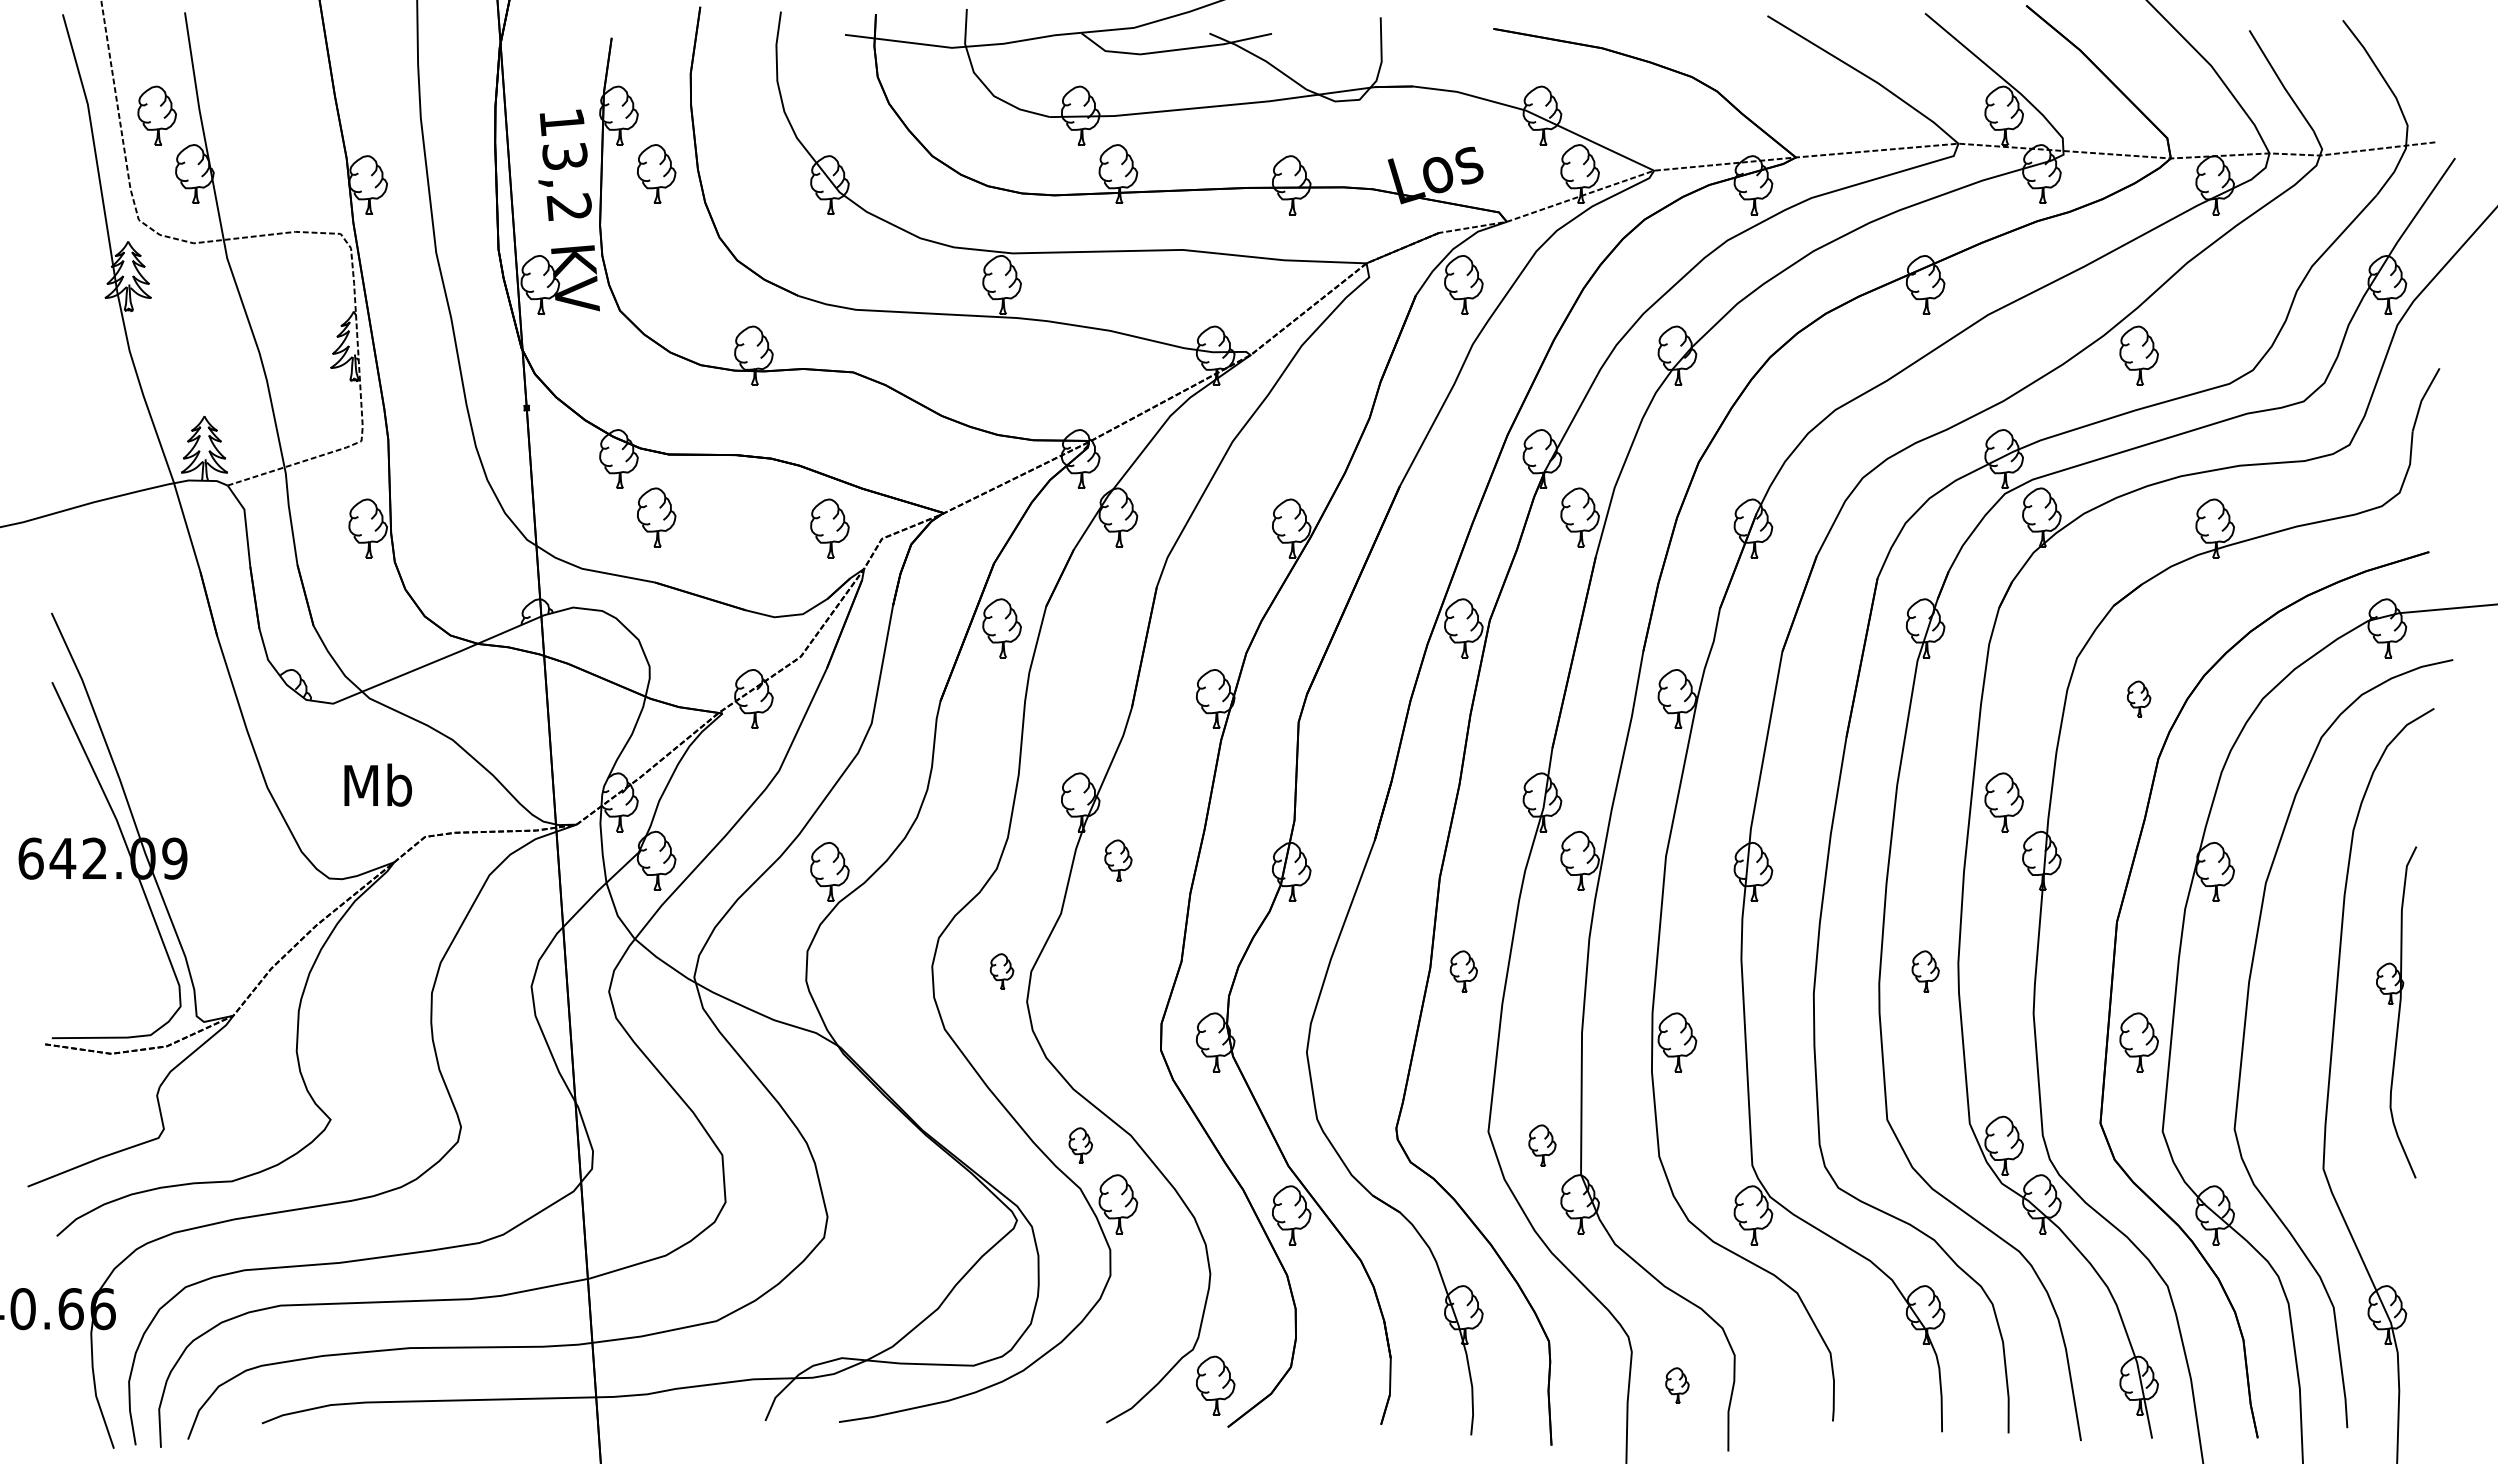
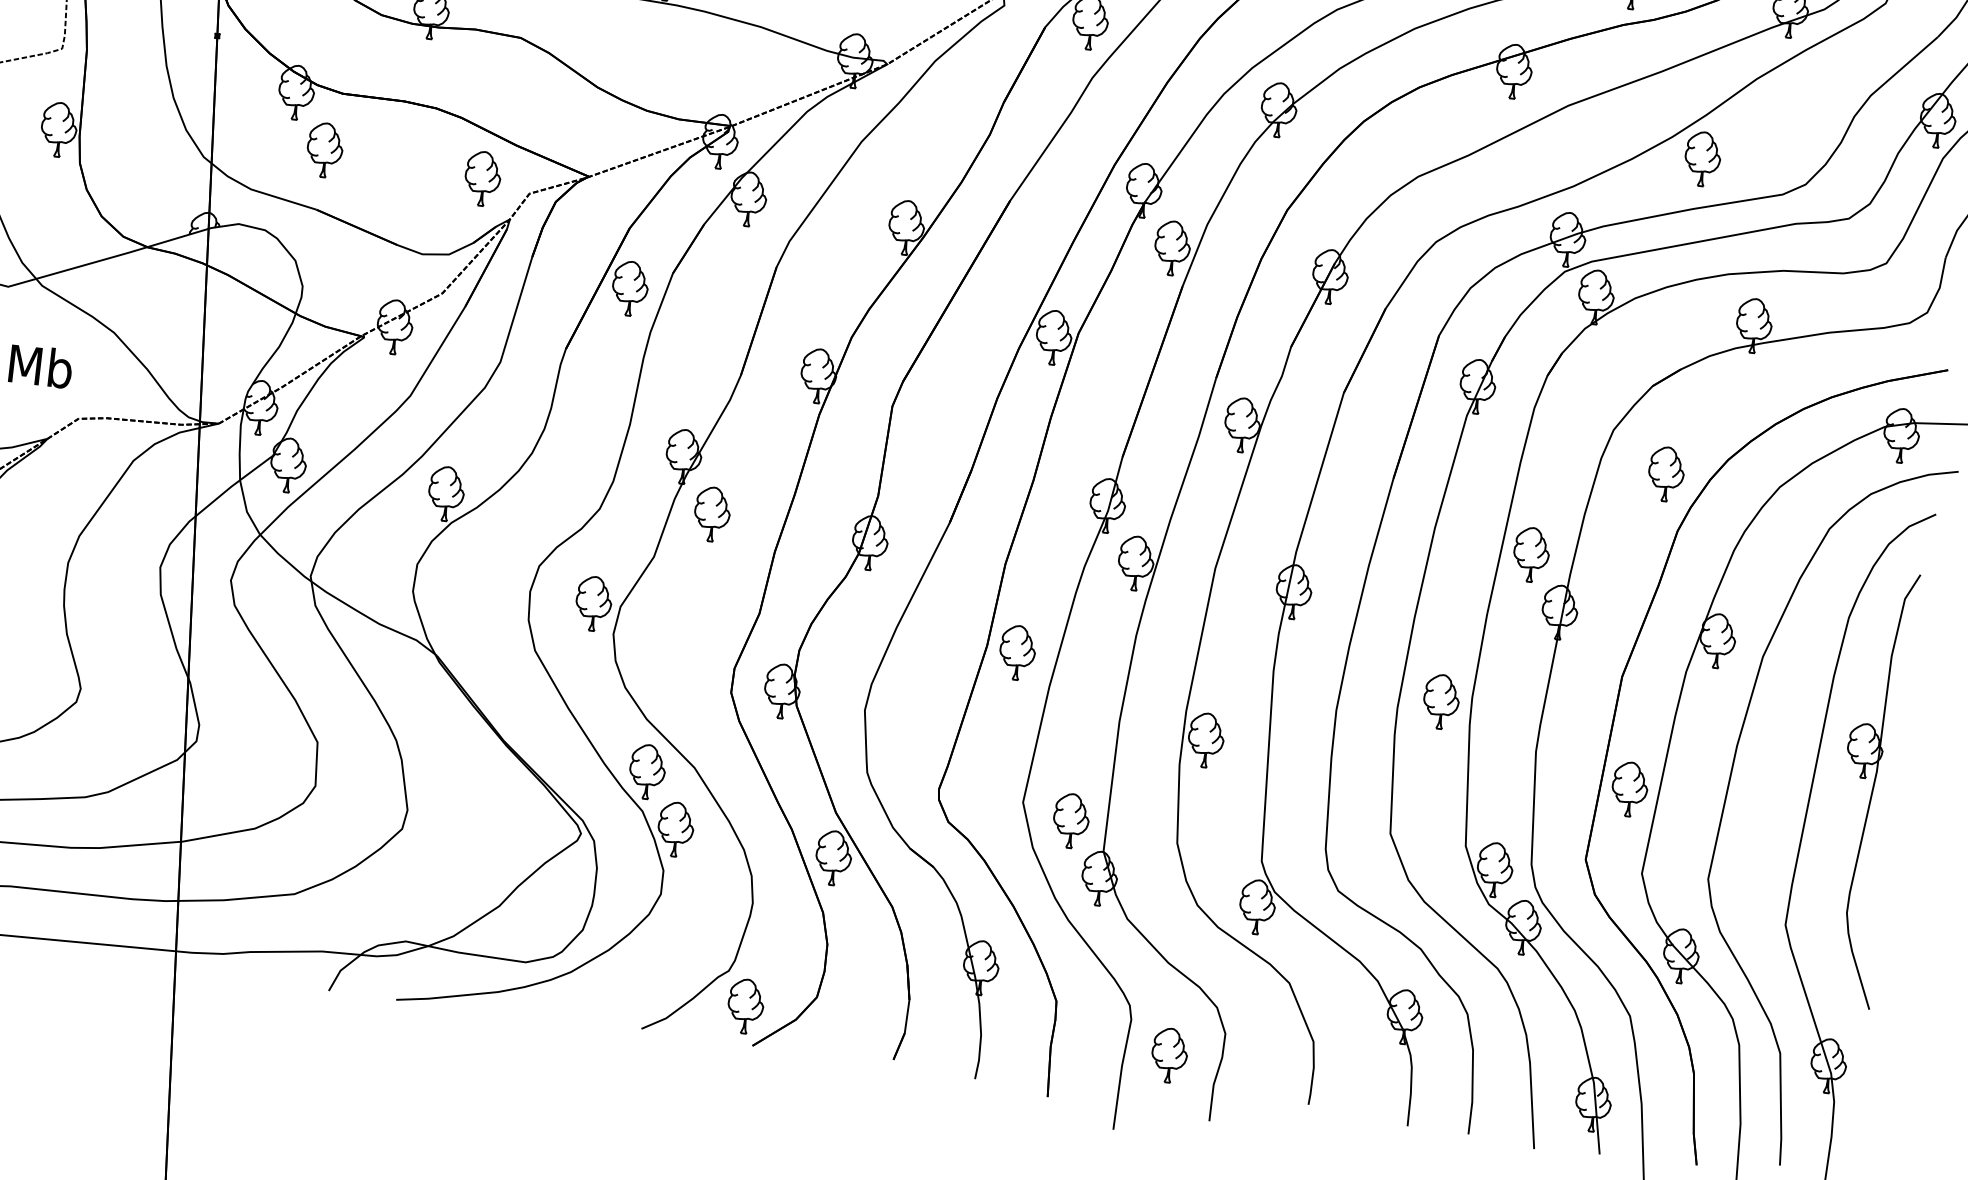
part: (2138, 698) -> (1665, 473), size x1.67
part: (1118, 860) -> (712, 514), size x1.43
part: (1001, 971) -> (593, 603), size x1.67
part: (1463, 971) -> (1017, 652), size x1.43
part: (1925, 971) -> (1441, 701), size x1.43
part: (2396, 1012) -> (1869, 789), size x1.43
part: (1080, 1145) -> (647, 771), size x1.67
part: (1542, 1145) -> (1071, 820), size x1.43
part: (1677, 1385) -> (1169, 1055), size x1.67

